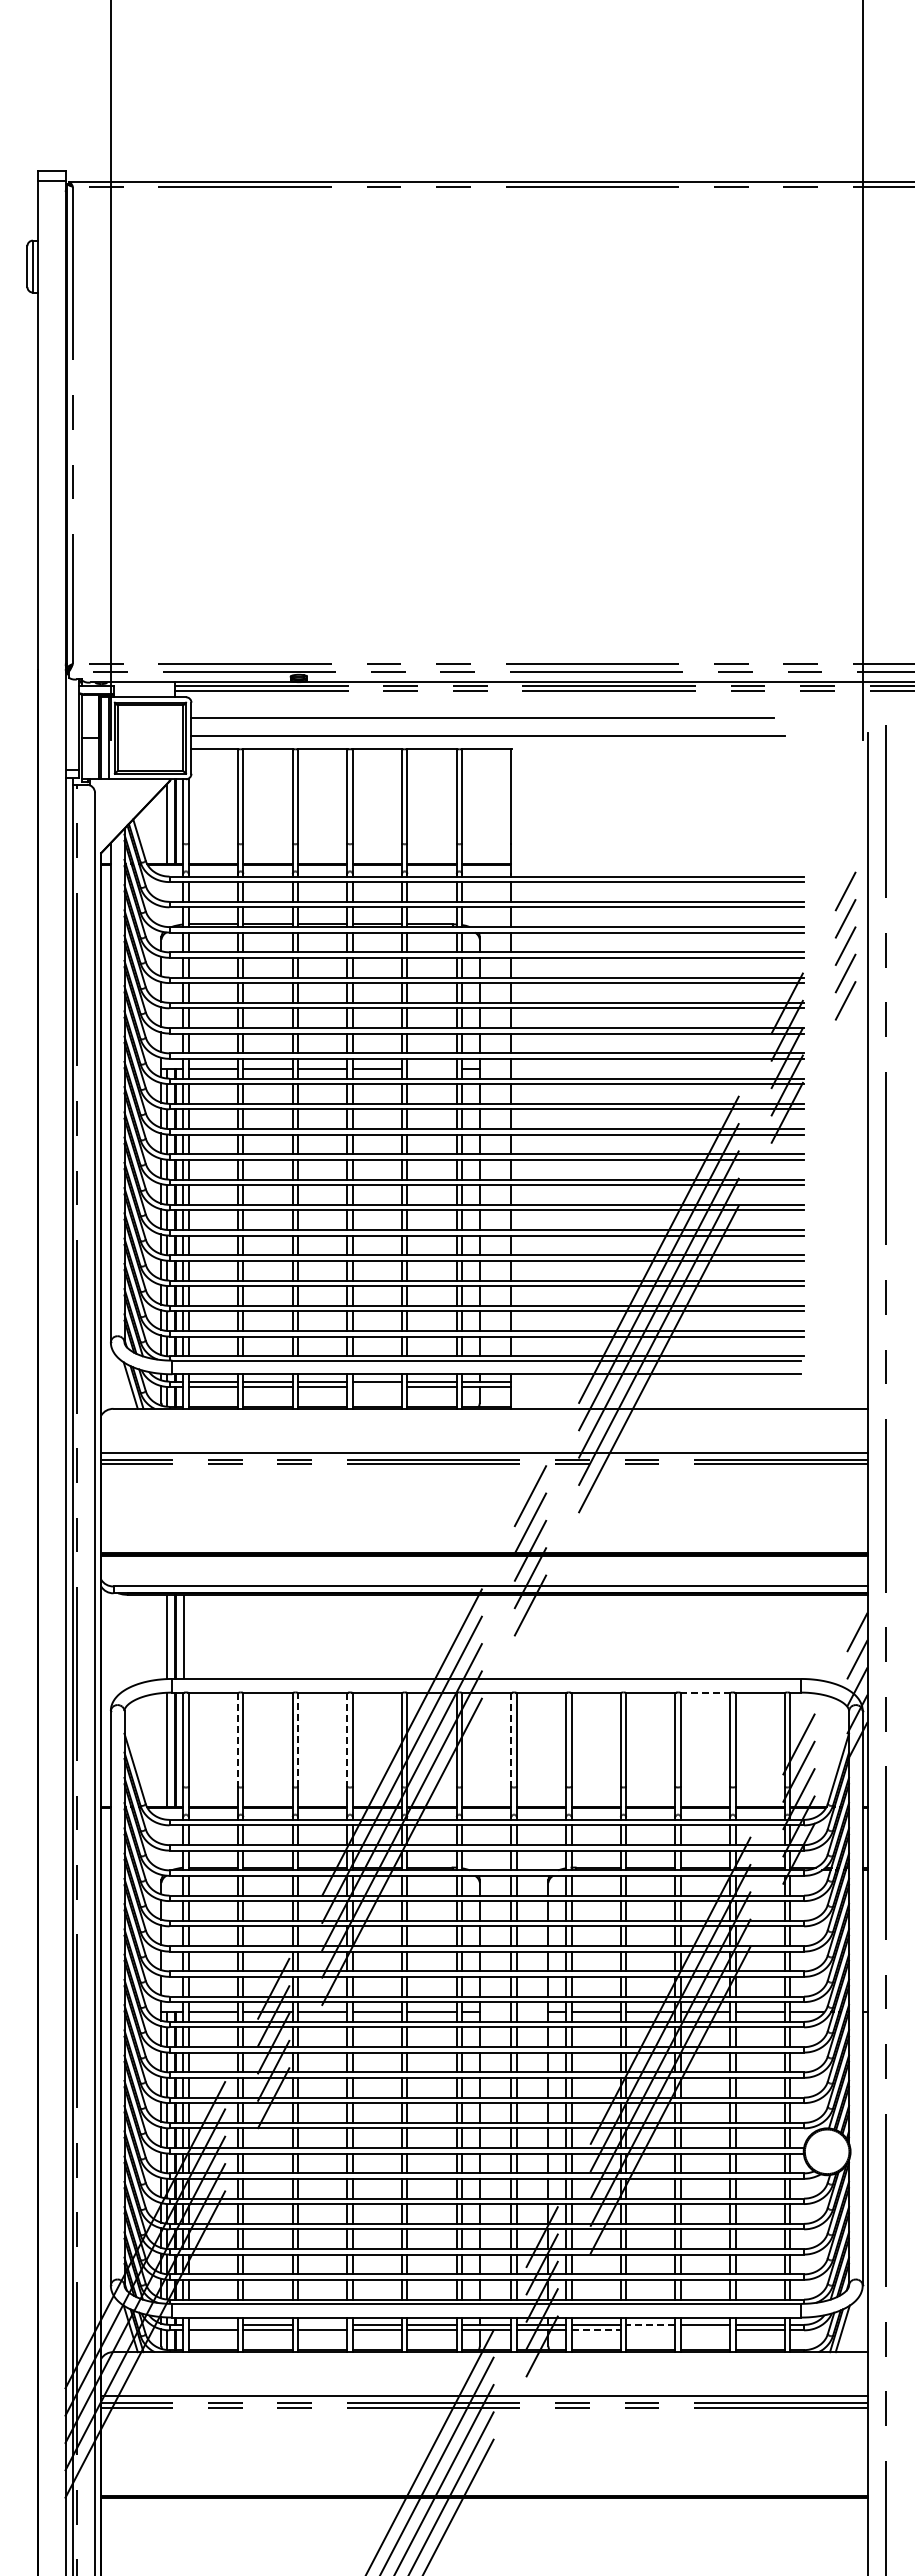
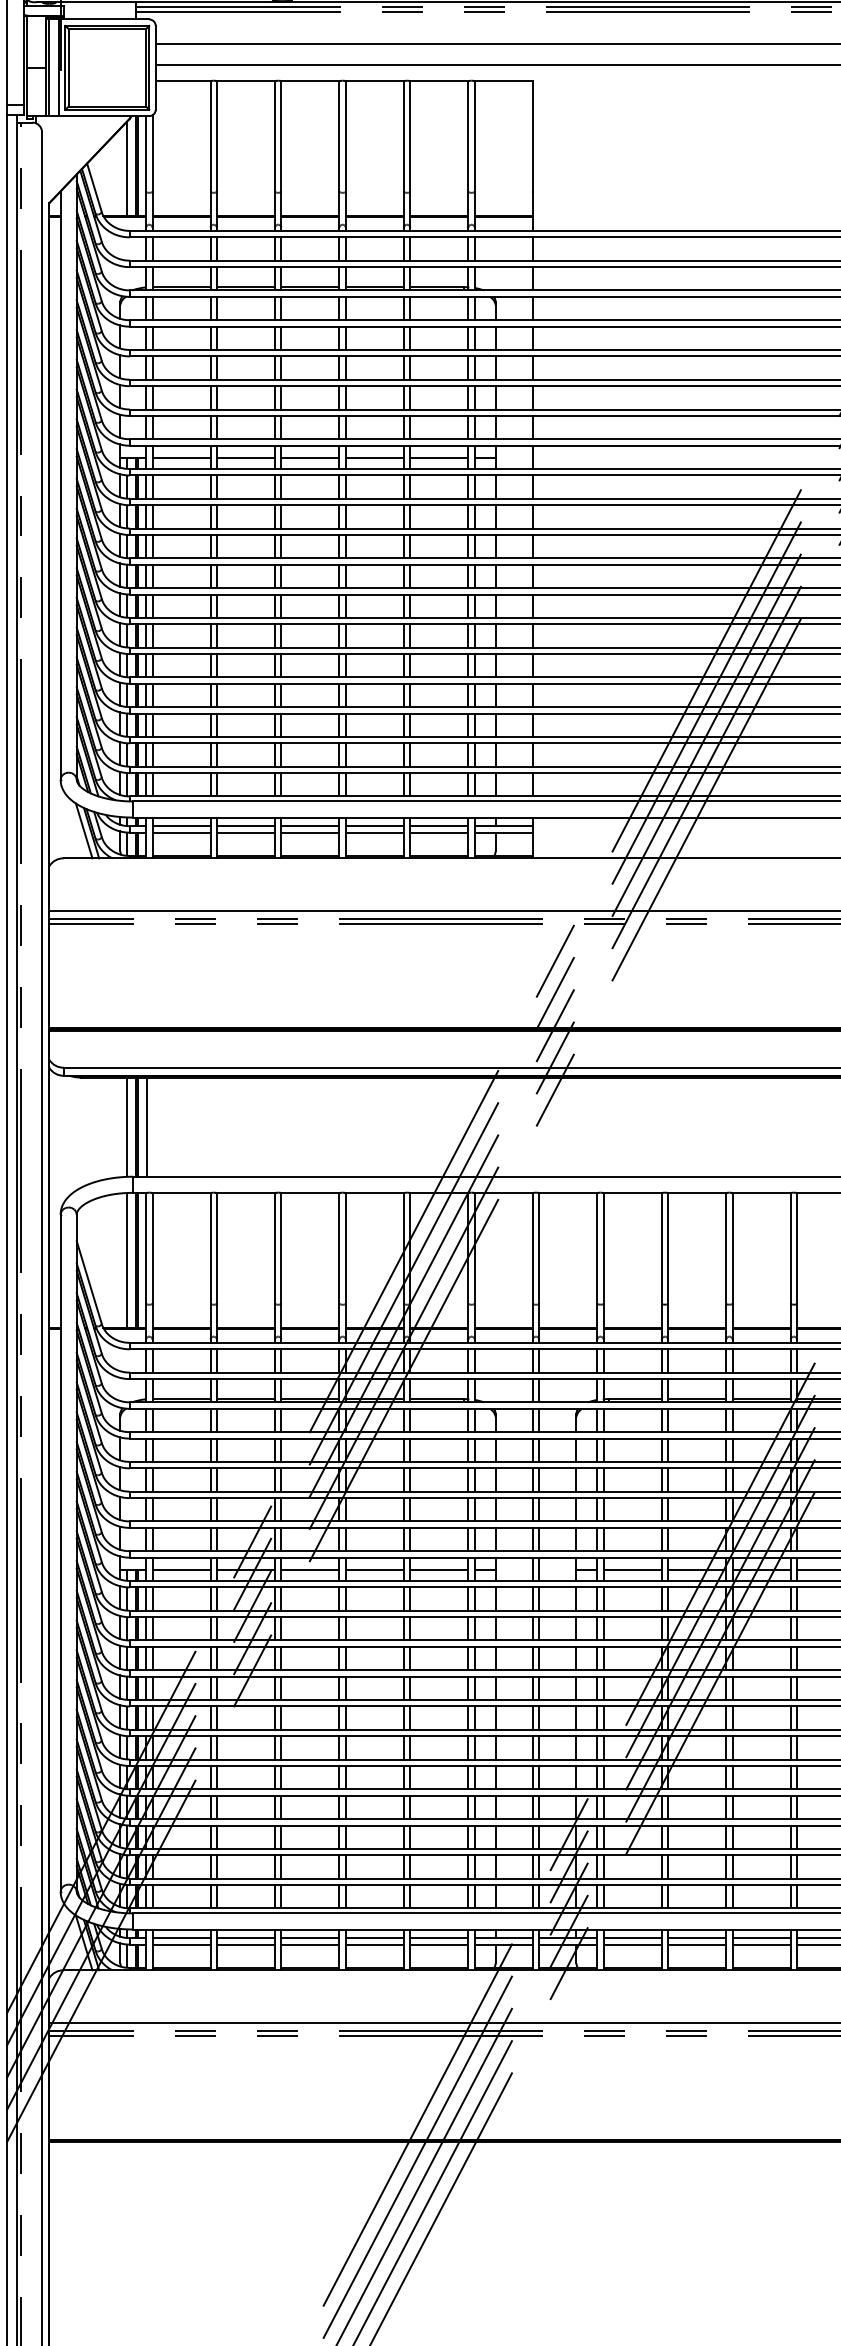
line: (431, 1069) -> (438, 458), added
line: (377, 1387) -> (375, 833), added
line: (706, 1692) -> (762, 1192), dashed -> solid
line: (298, 1739) -> (281, 1248), dashed -> solid
line: (237, 1740) -> (209, 1249), dashed -> solid
line: (347, 1740) -> (339, 1249), dashed -> solid
line: (511, 1740) -> (532, 1249), dashed -> solid
line: (212, 2324) -> (180, 1937), added
line: (322, 2324) -> (310, 1937), added
line: (650, 2324) -> (696, 1937), dashed -> solid
line: (596, 2330) -> (633, 1944), dashed -> solid
line: (650, 2330) -> (696, 1944), added
line: (705, 2330) -> (761, 1944), added

